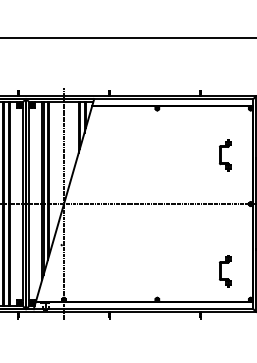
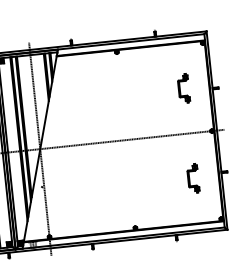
part: (225, 271) -> (193, 178), moved

